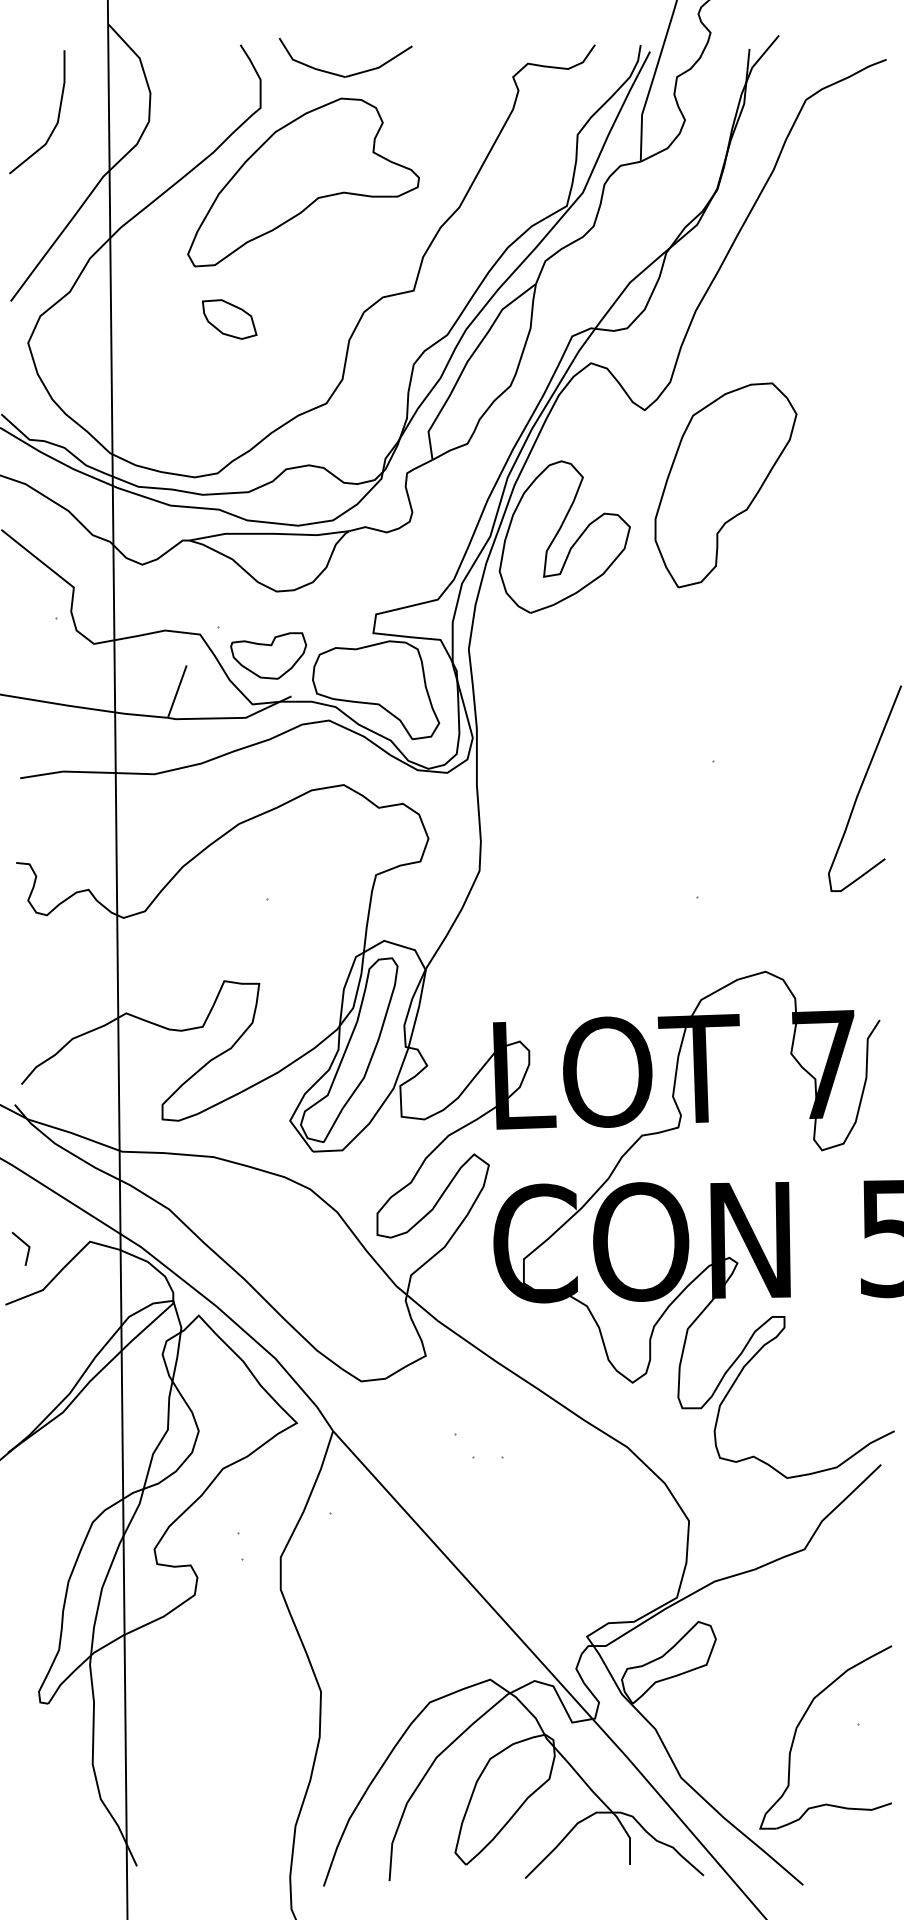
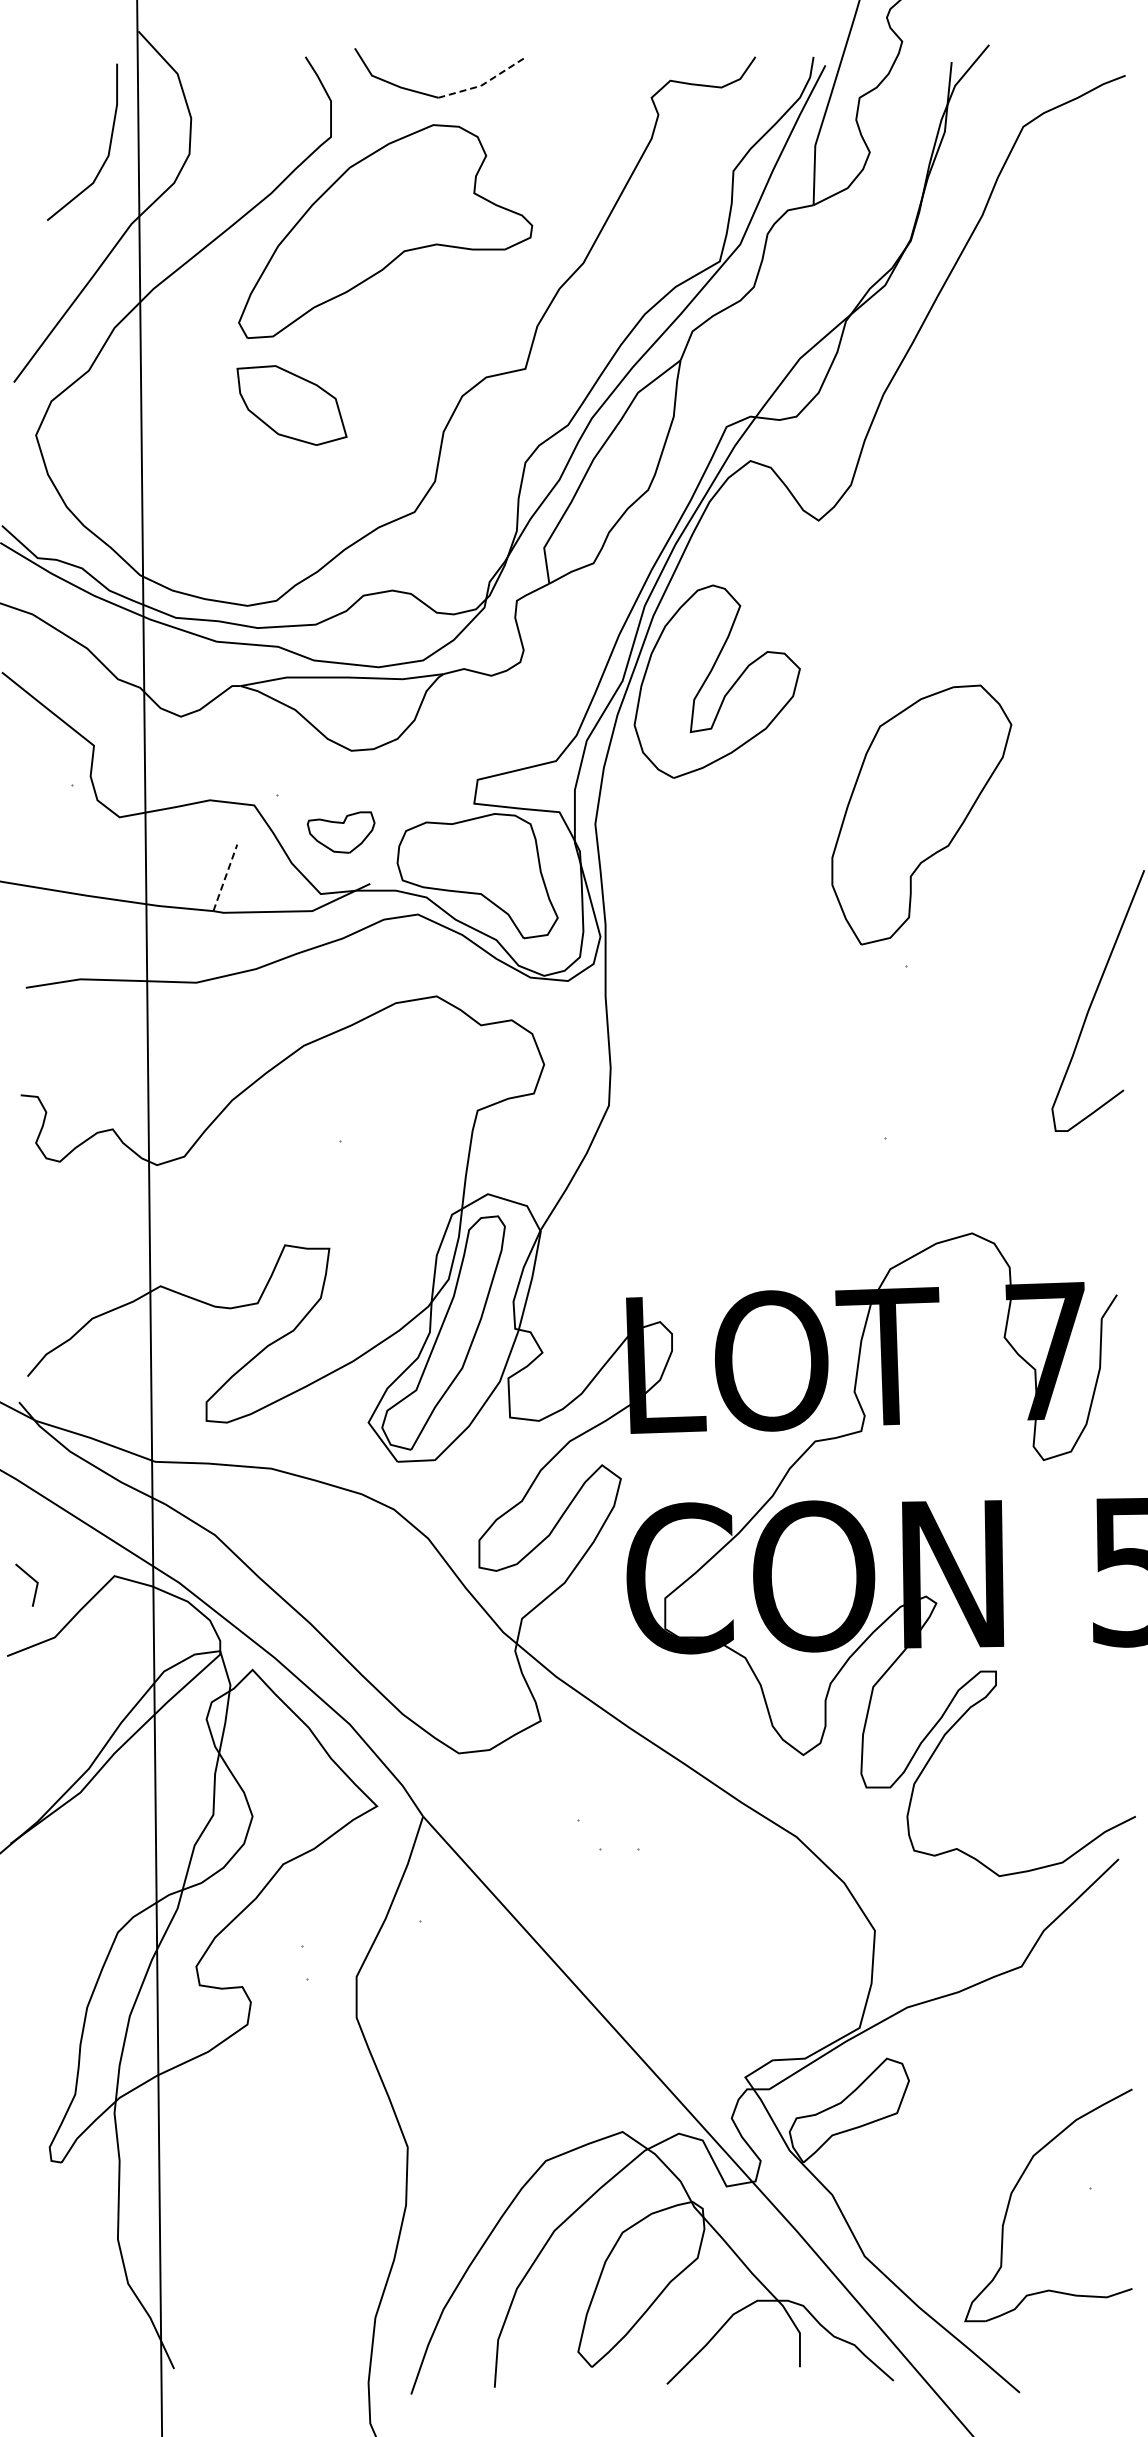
line: (379, 66) -> (482, 84), solid -> dashed
line: (57, 117) -> (108, 148), moved
part: (229, 319) -> (291, 405), size x1.6
part: (725, 484) -> (921, 814), moved
part: (268, 655) -> (340, 832), size x0.7
line: (177, 691) -> (225, 877), solid -> dashed

